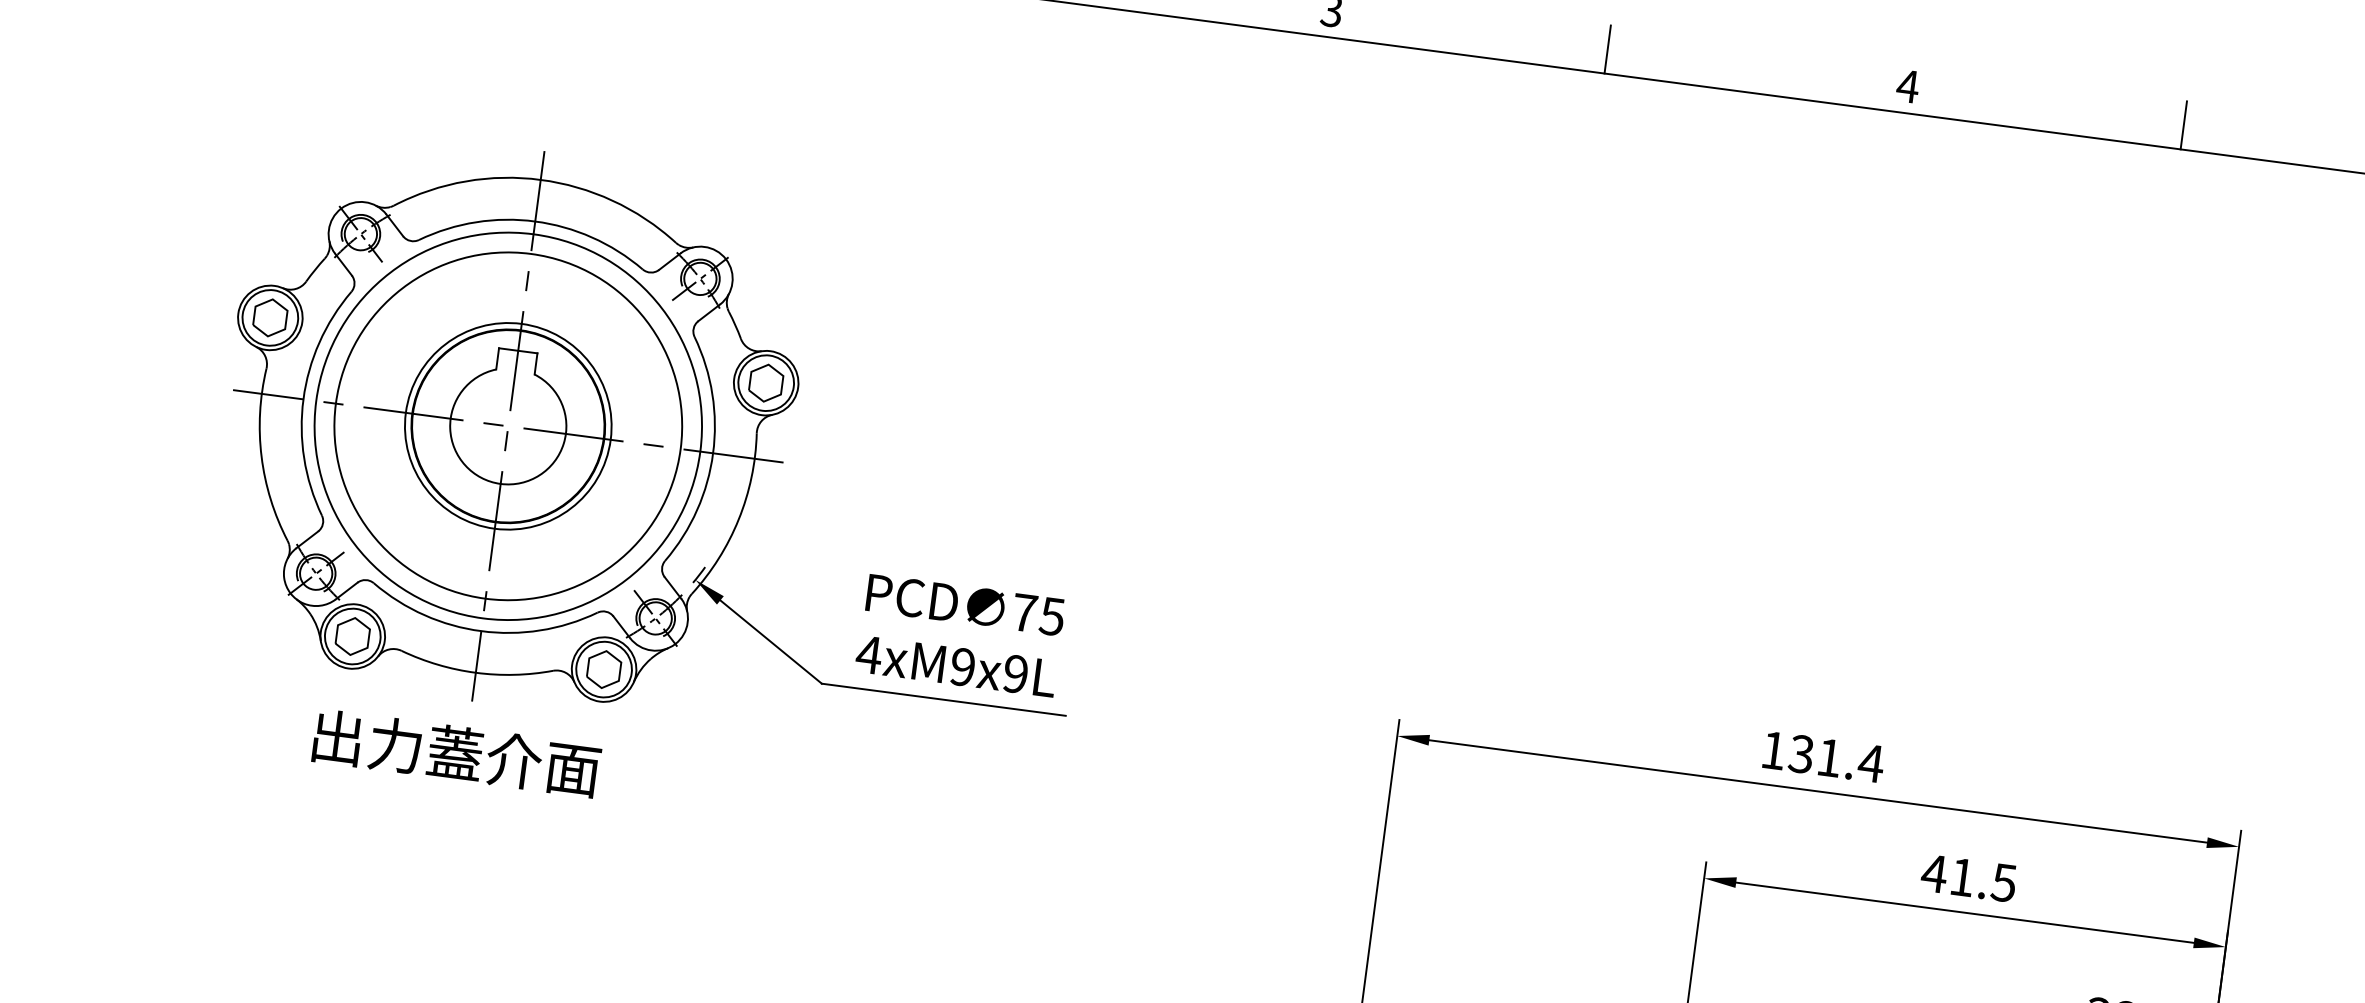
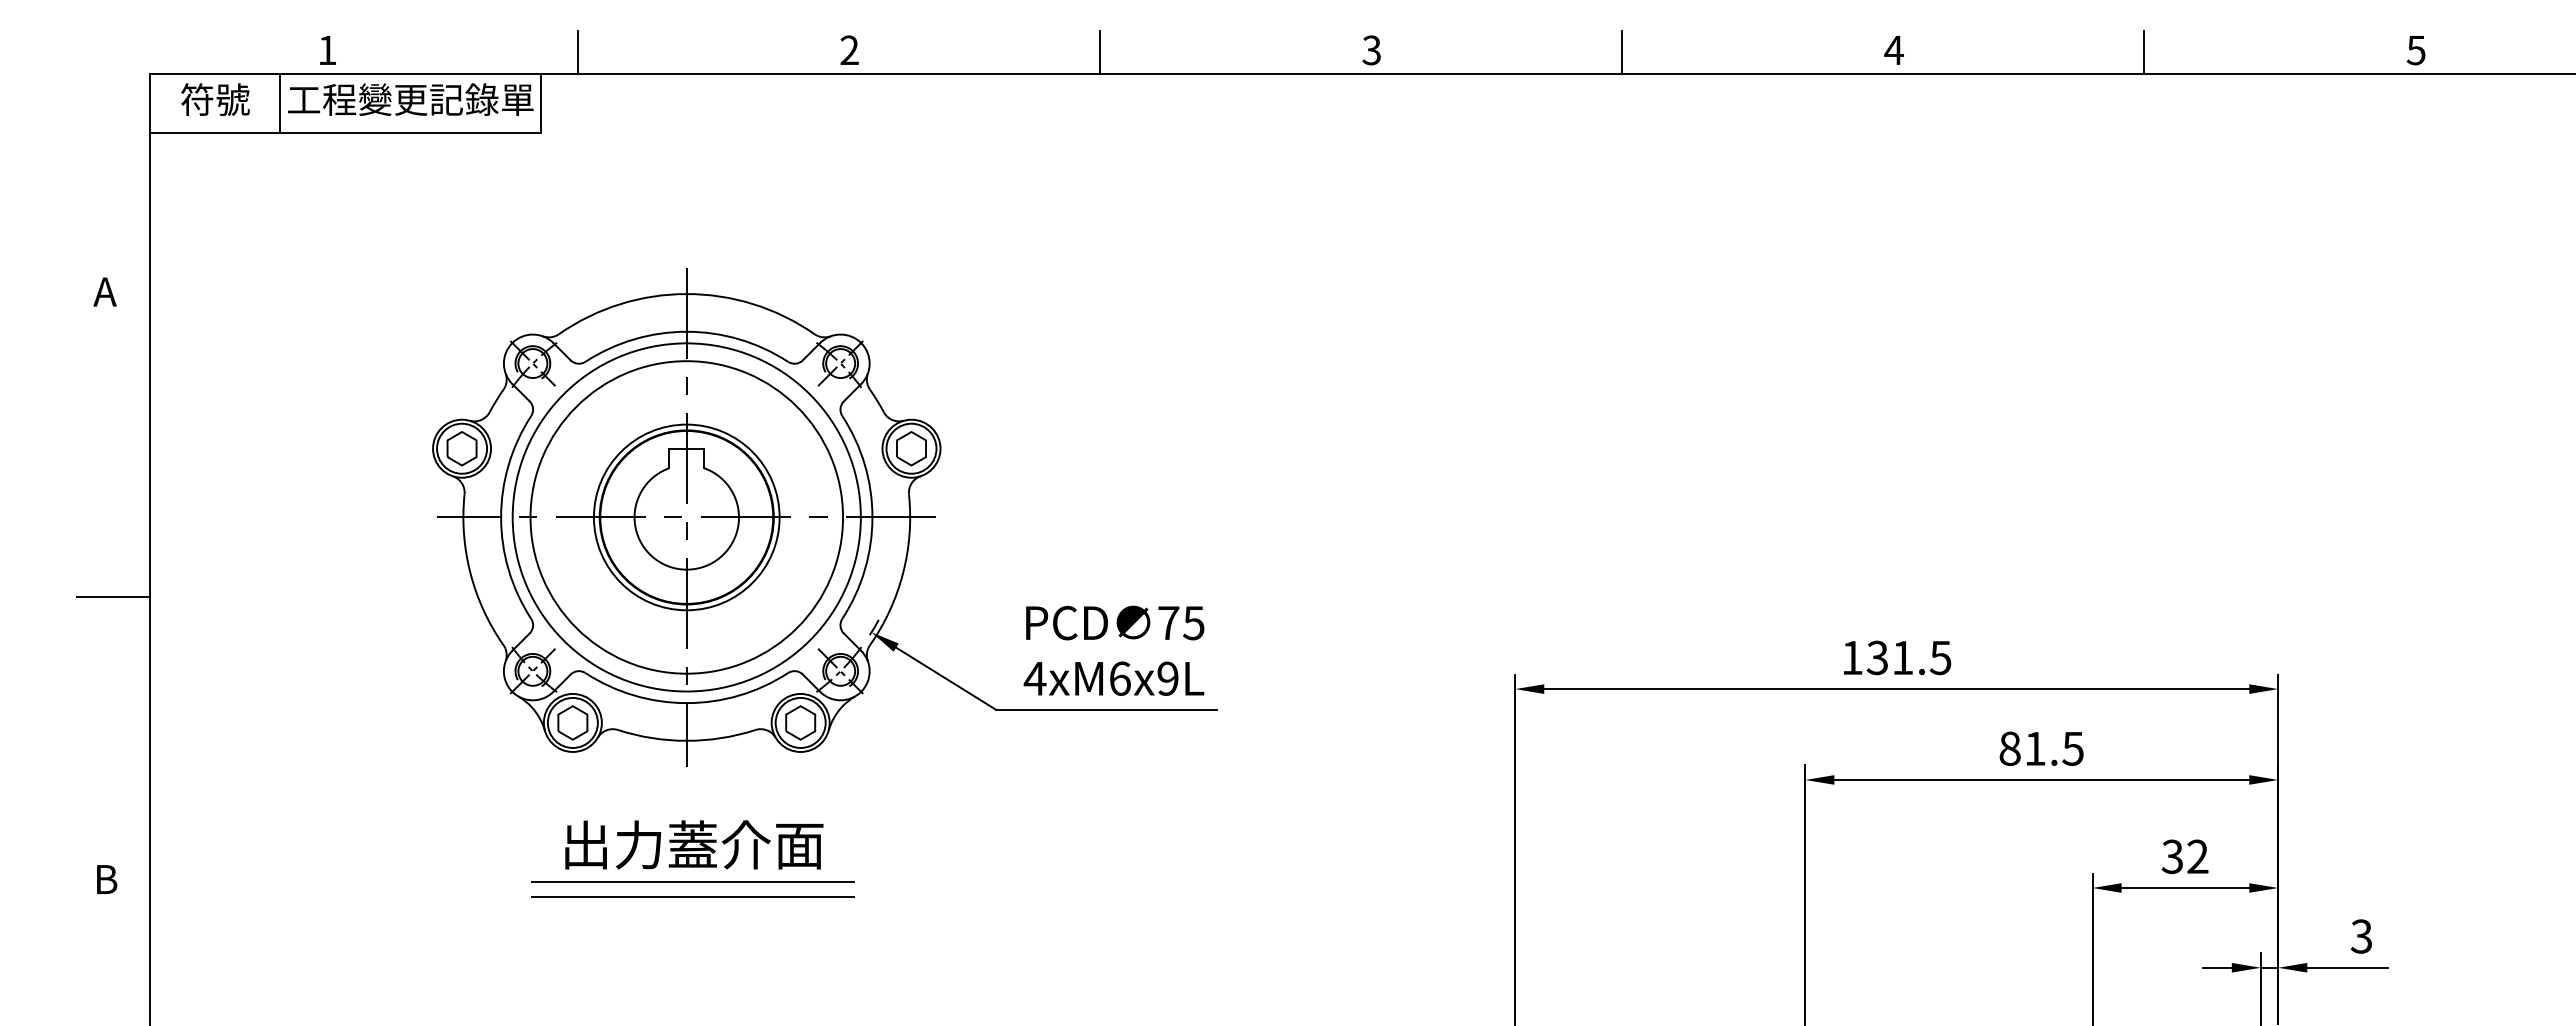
text: (962, 666) -> (1119, 678), 4xM9x9L -> 4xM6x9L
text: (457, 752) -> (694, 844), moved
text: (1870, 764) -> (1940, 658), 131.4 -> 131.5
line: (461, 828) -> (692, 881), added
line: (459, 845) -> (692, 896), added
text: (1933, 873) -> (2009, 748), 41.5 -> 81.5

